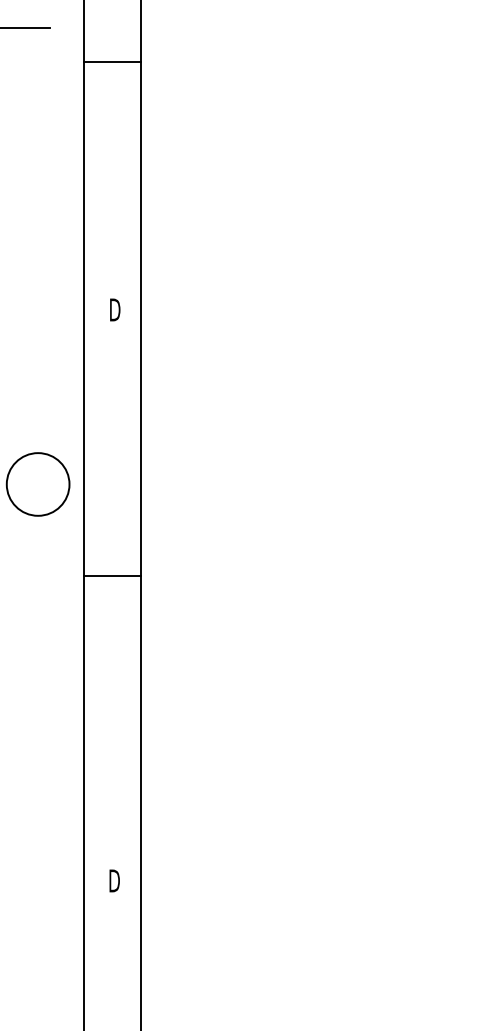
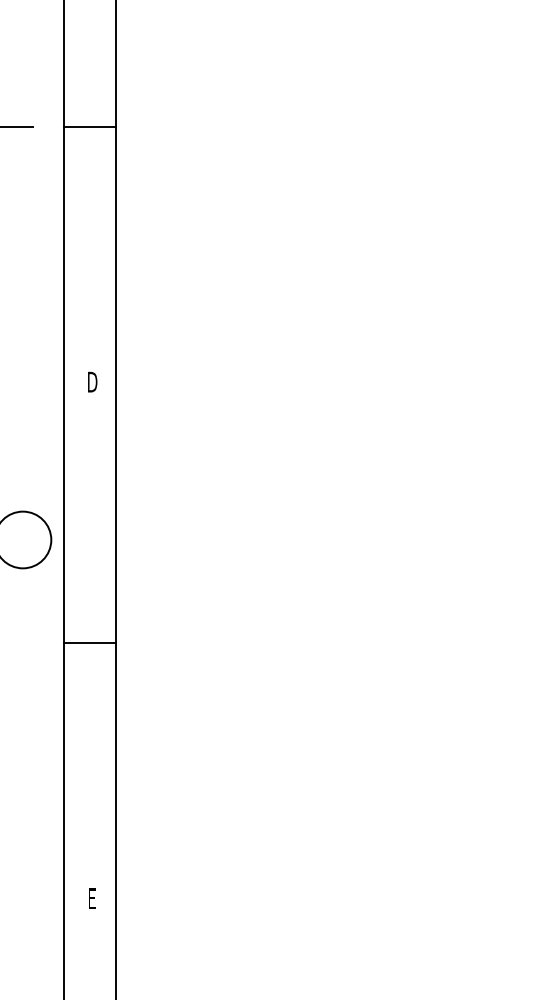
line: (111, 61) -> (89, 127), moved
line: (111, 576) -> (89, 643), moved
text: (113, 880) -> (91, 898), D -> E

